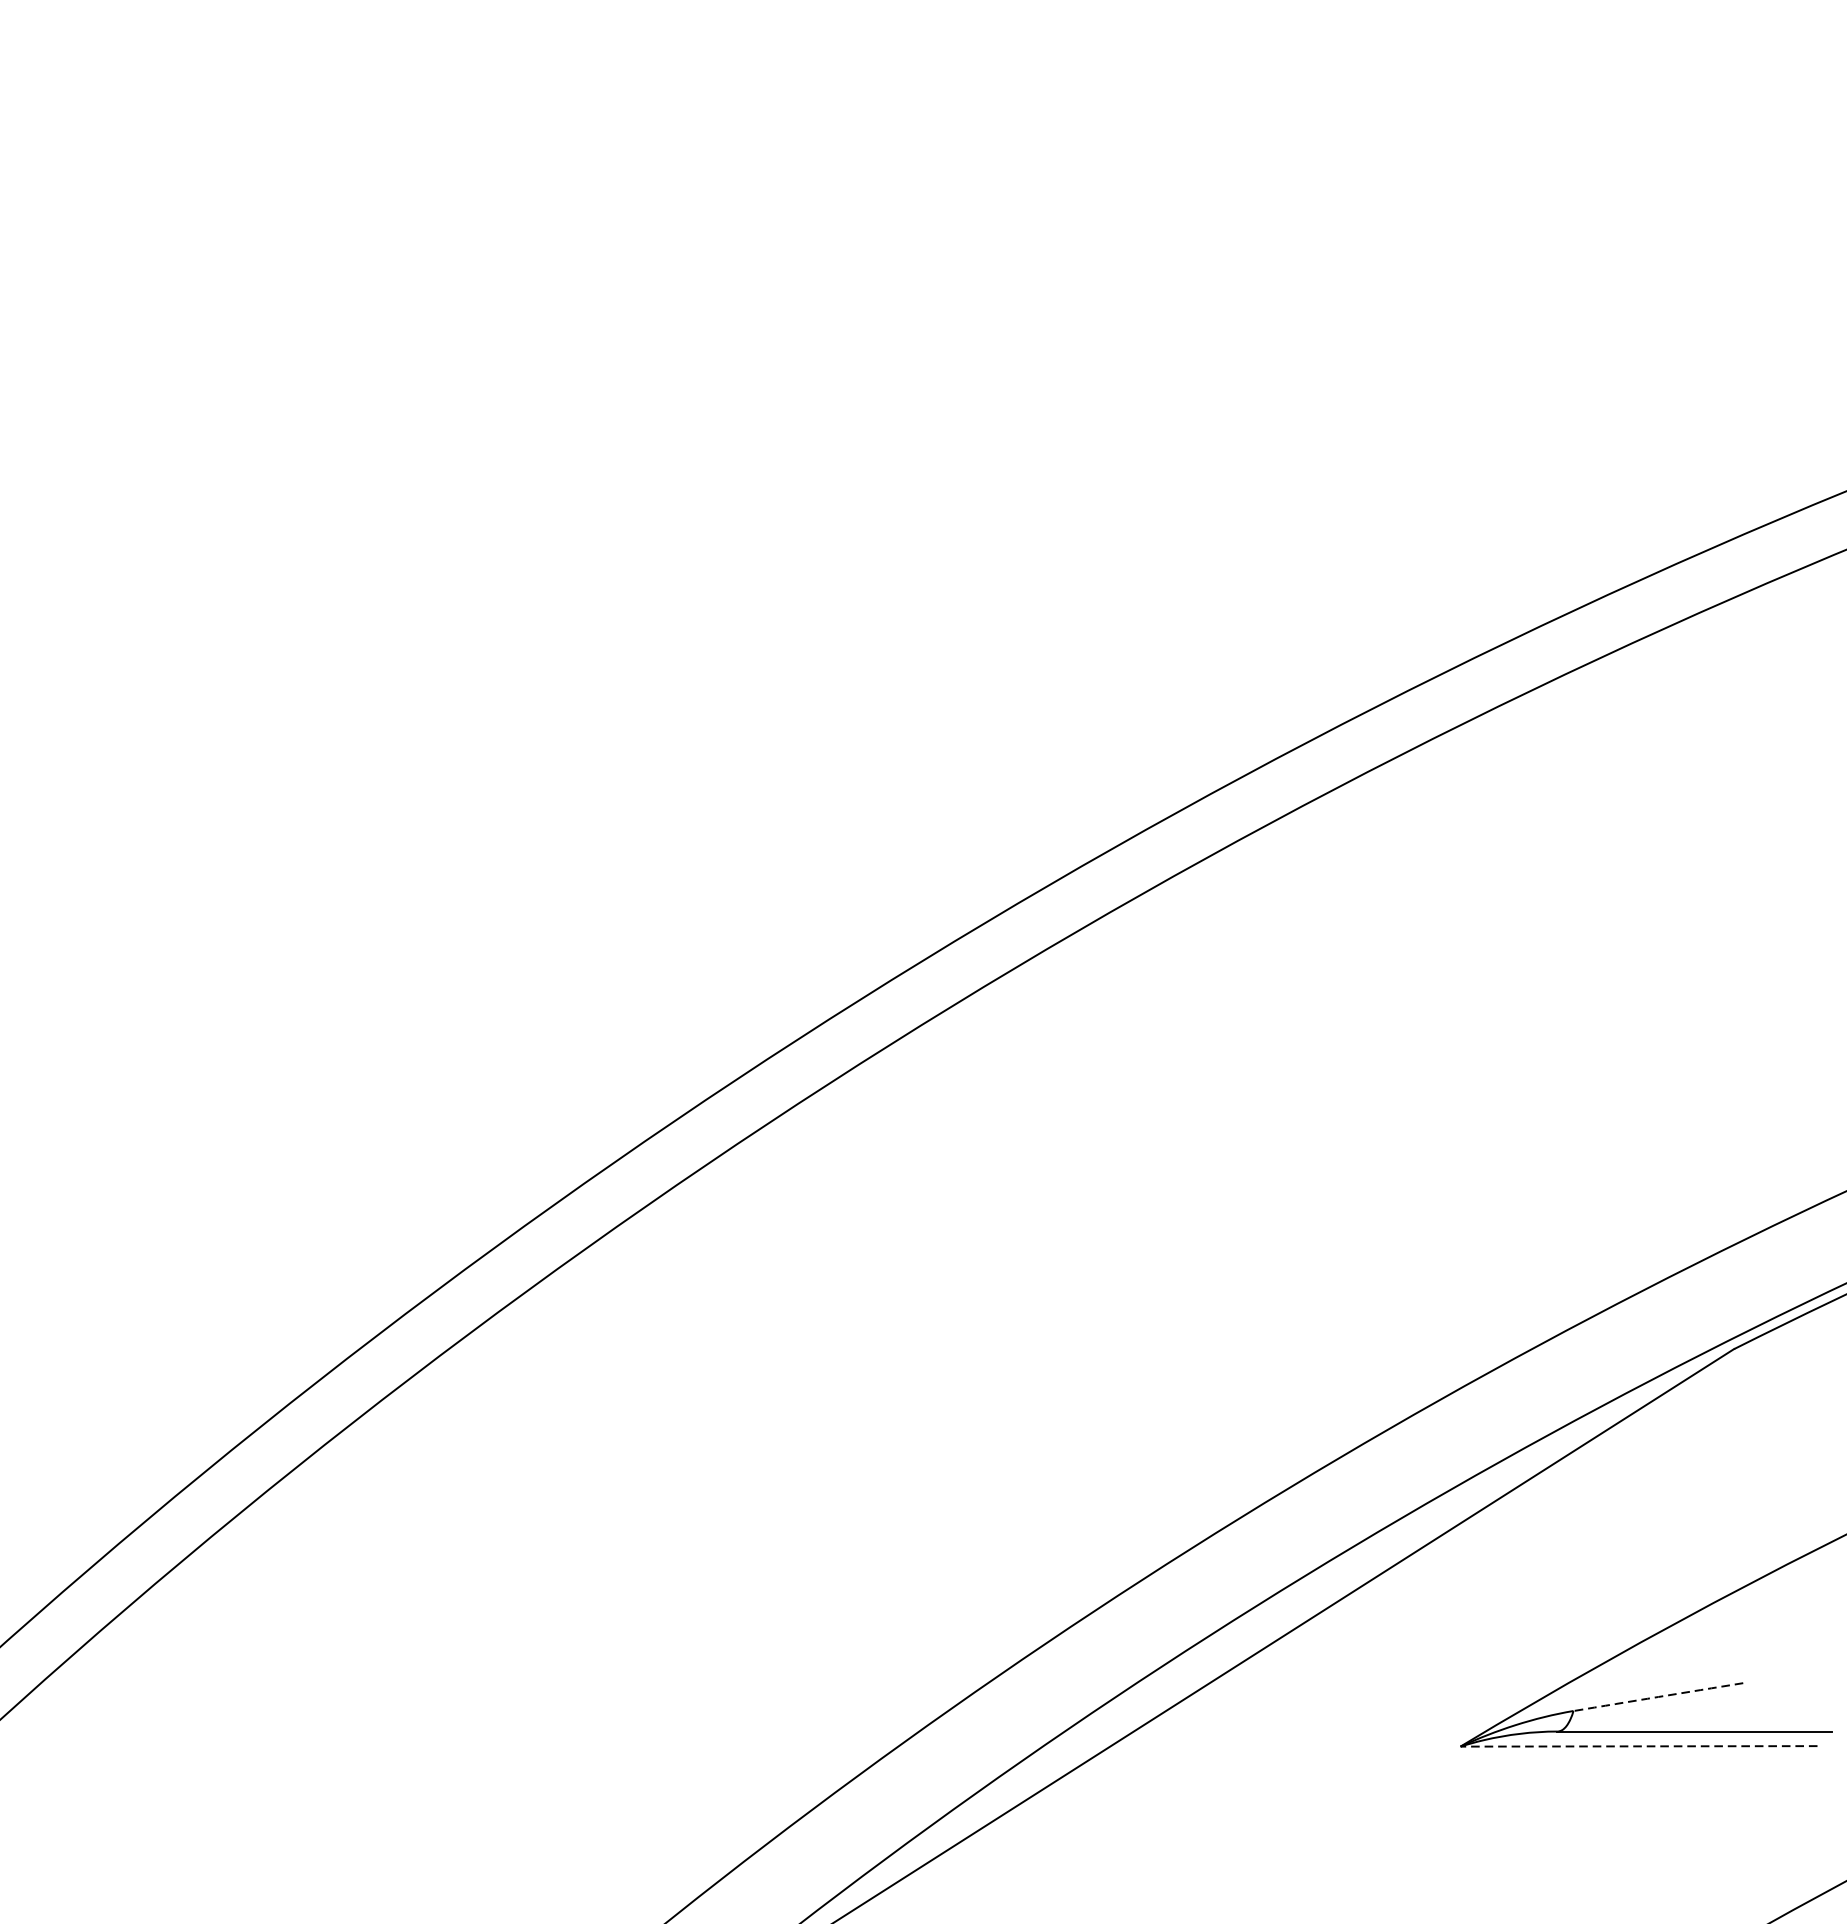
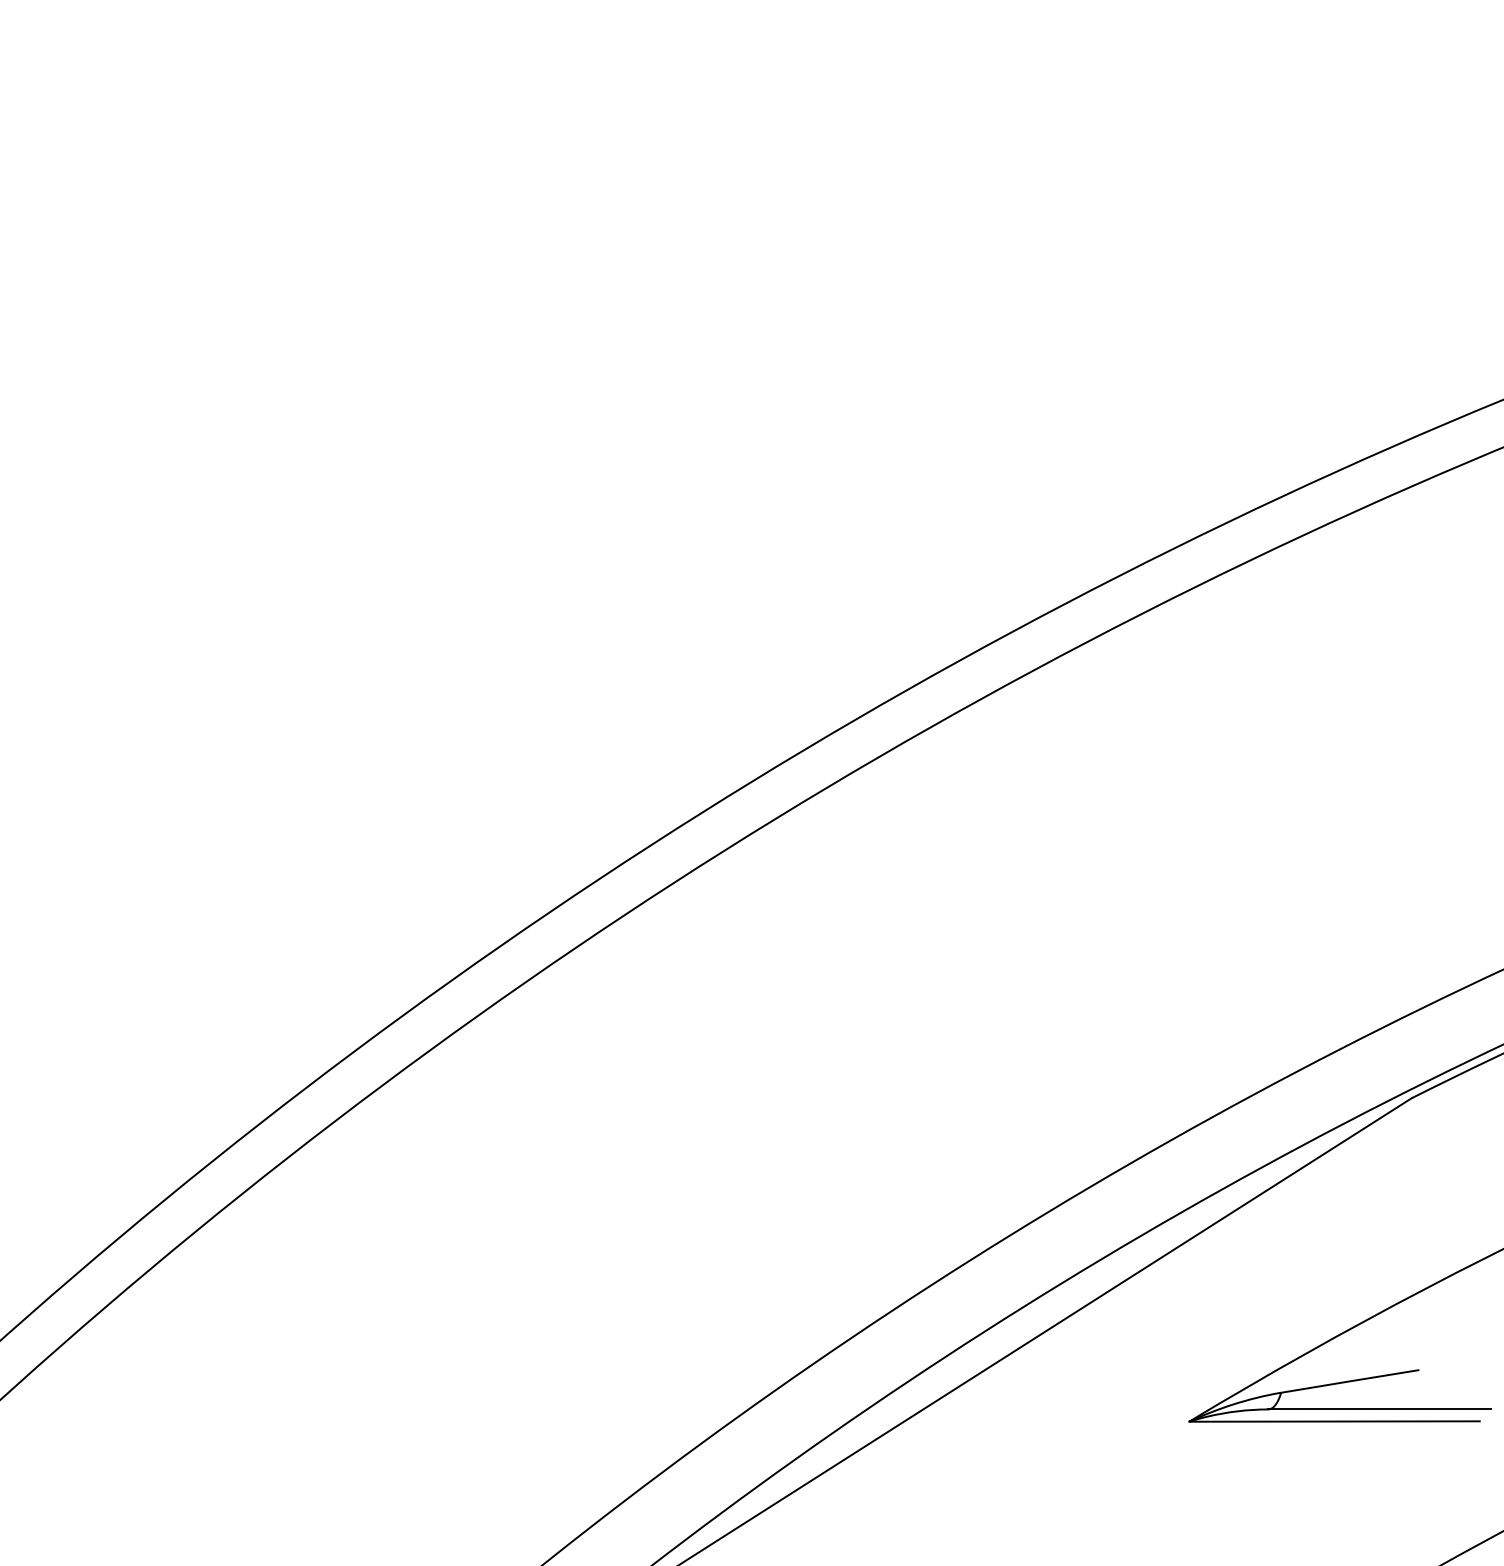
arc: (1658, 1697) -> (1350, 1381), dashed -> solid
line: (1639, 1746) -> (1334, 1421), dashed -> solid

